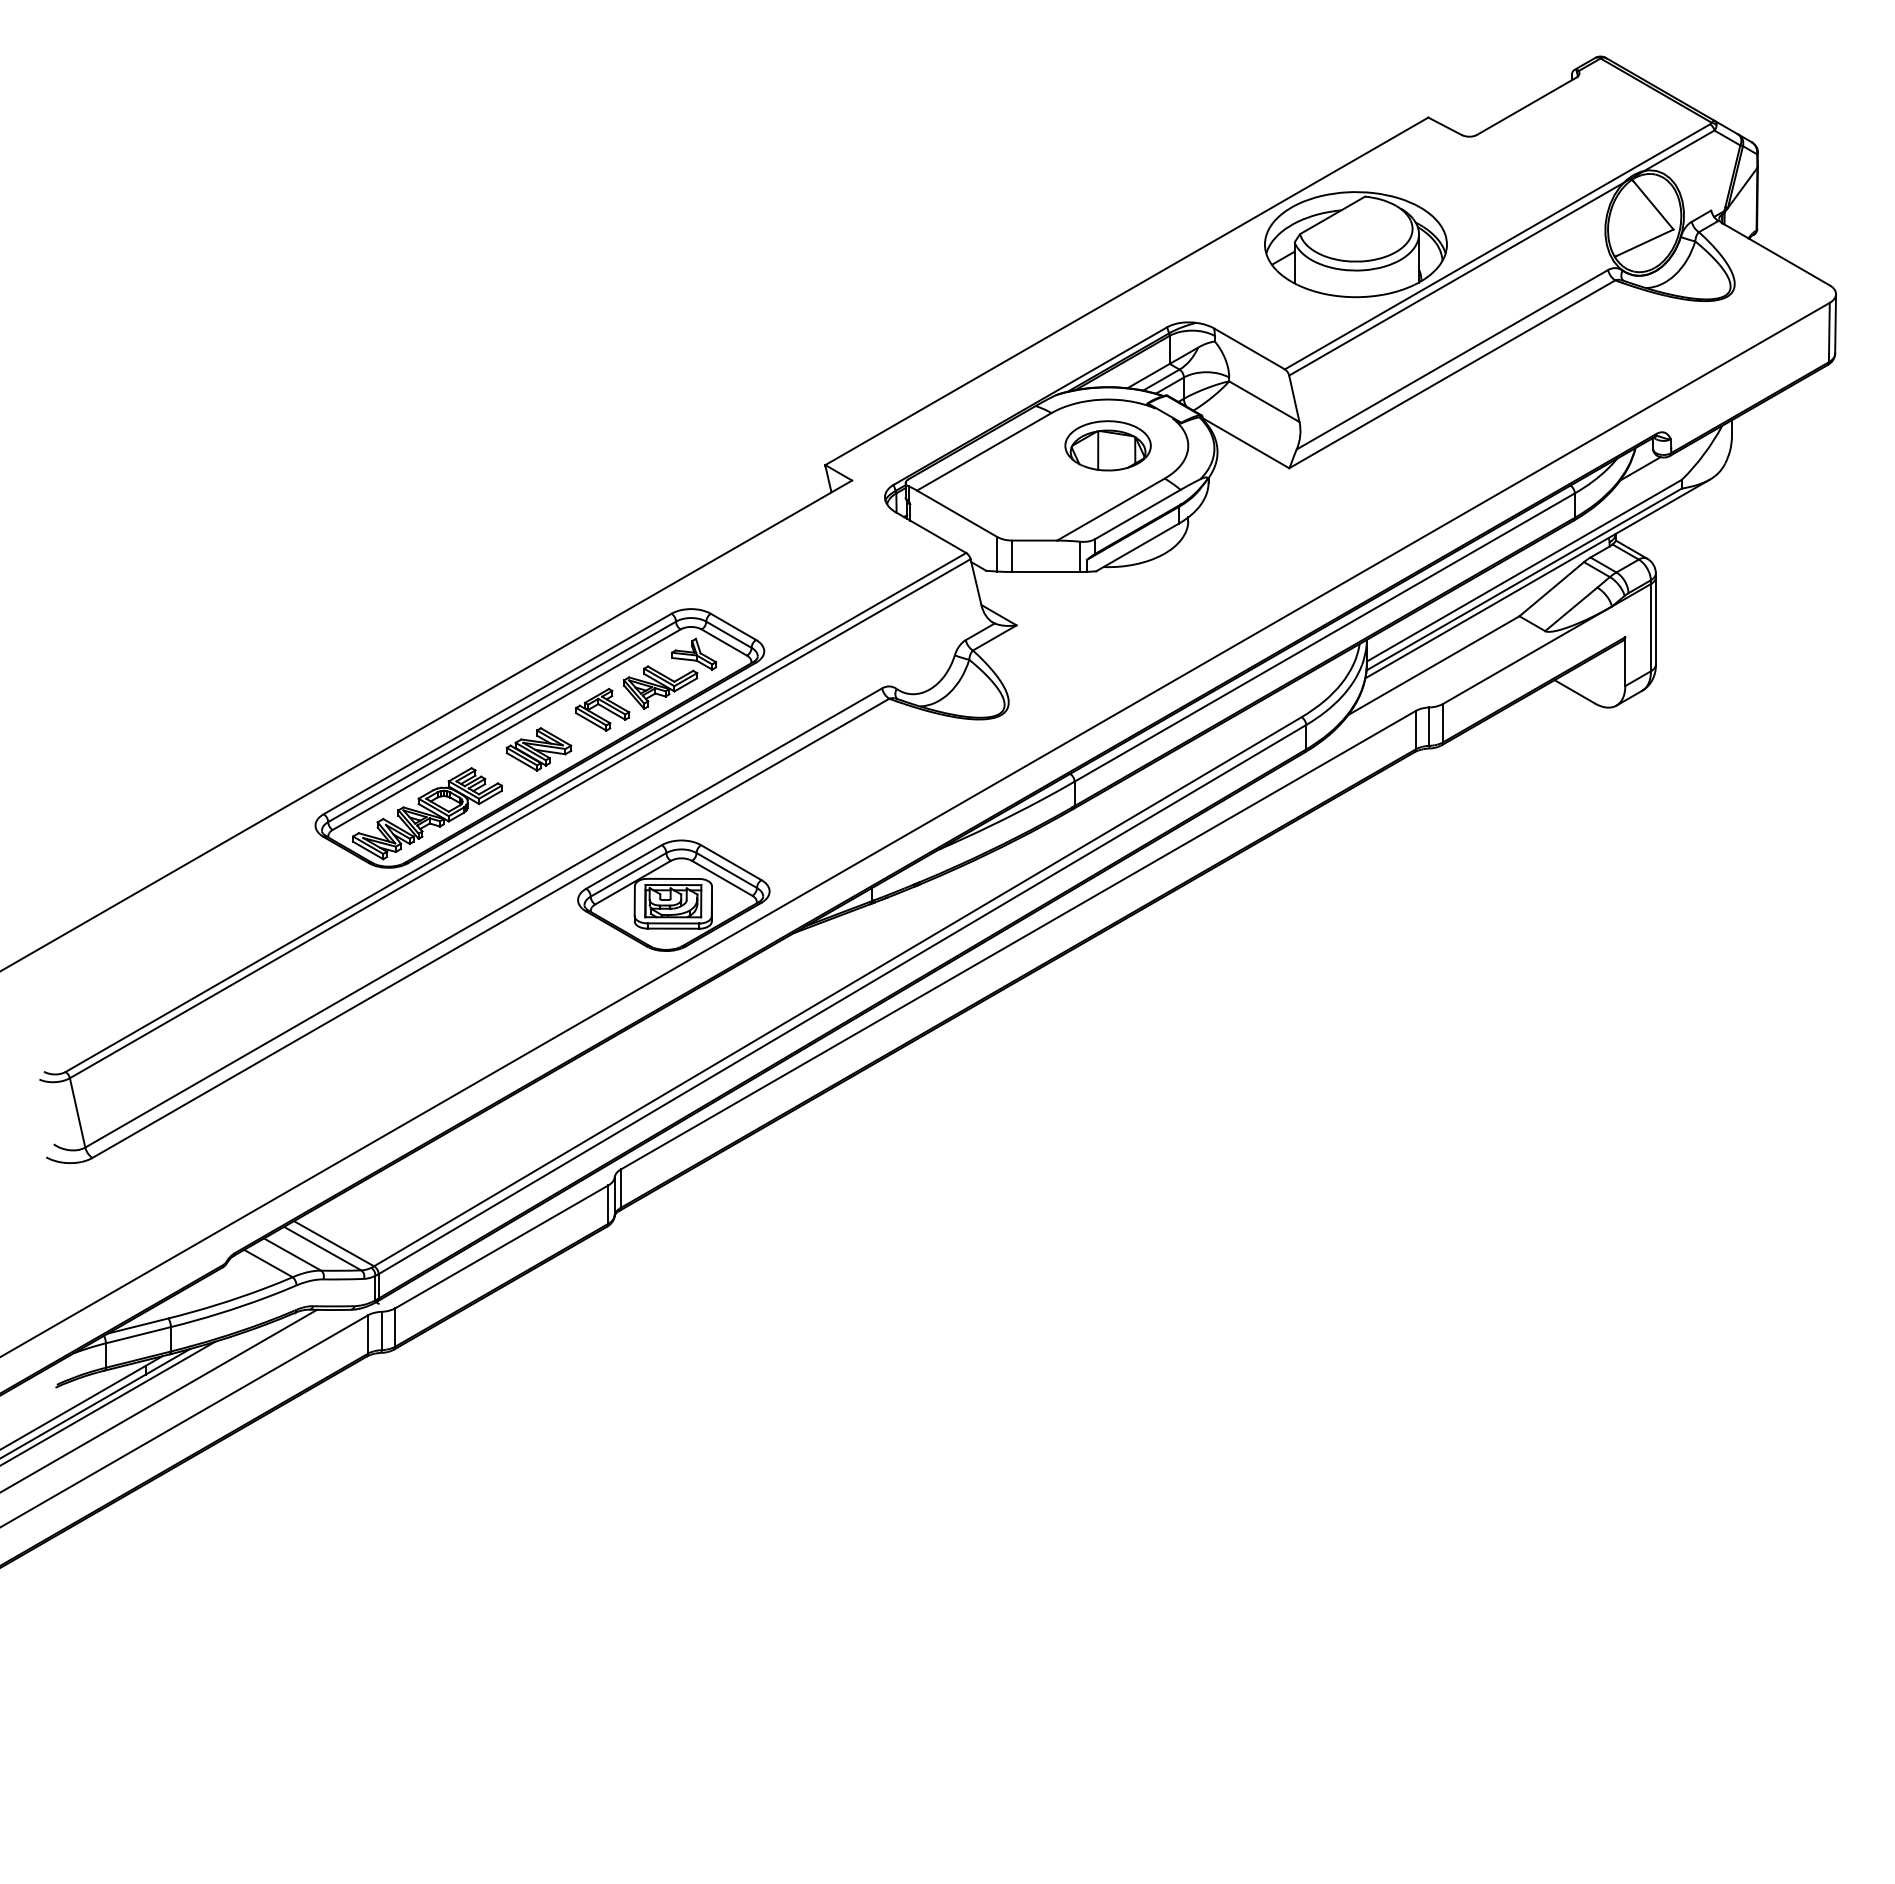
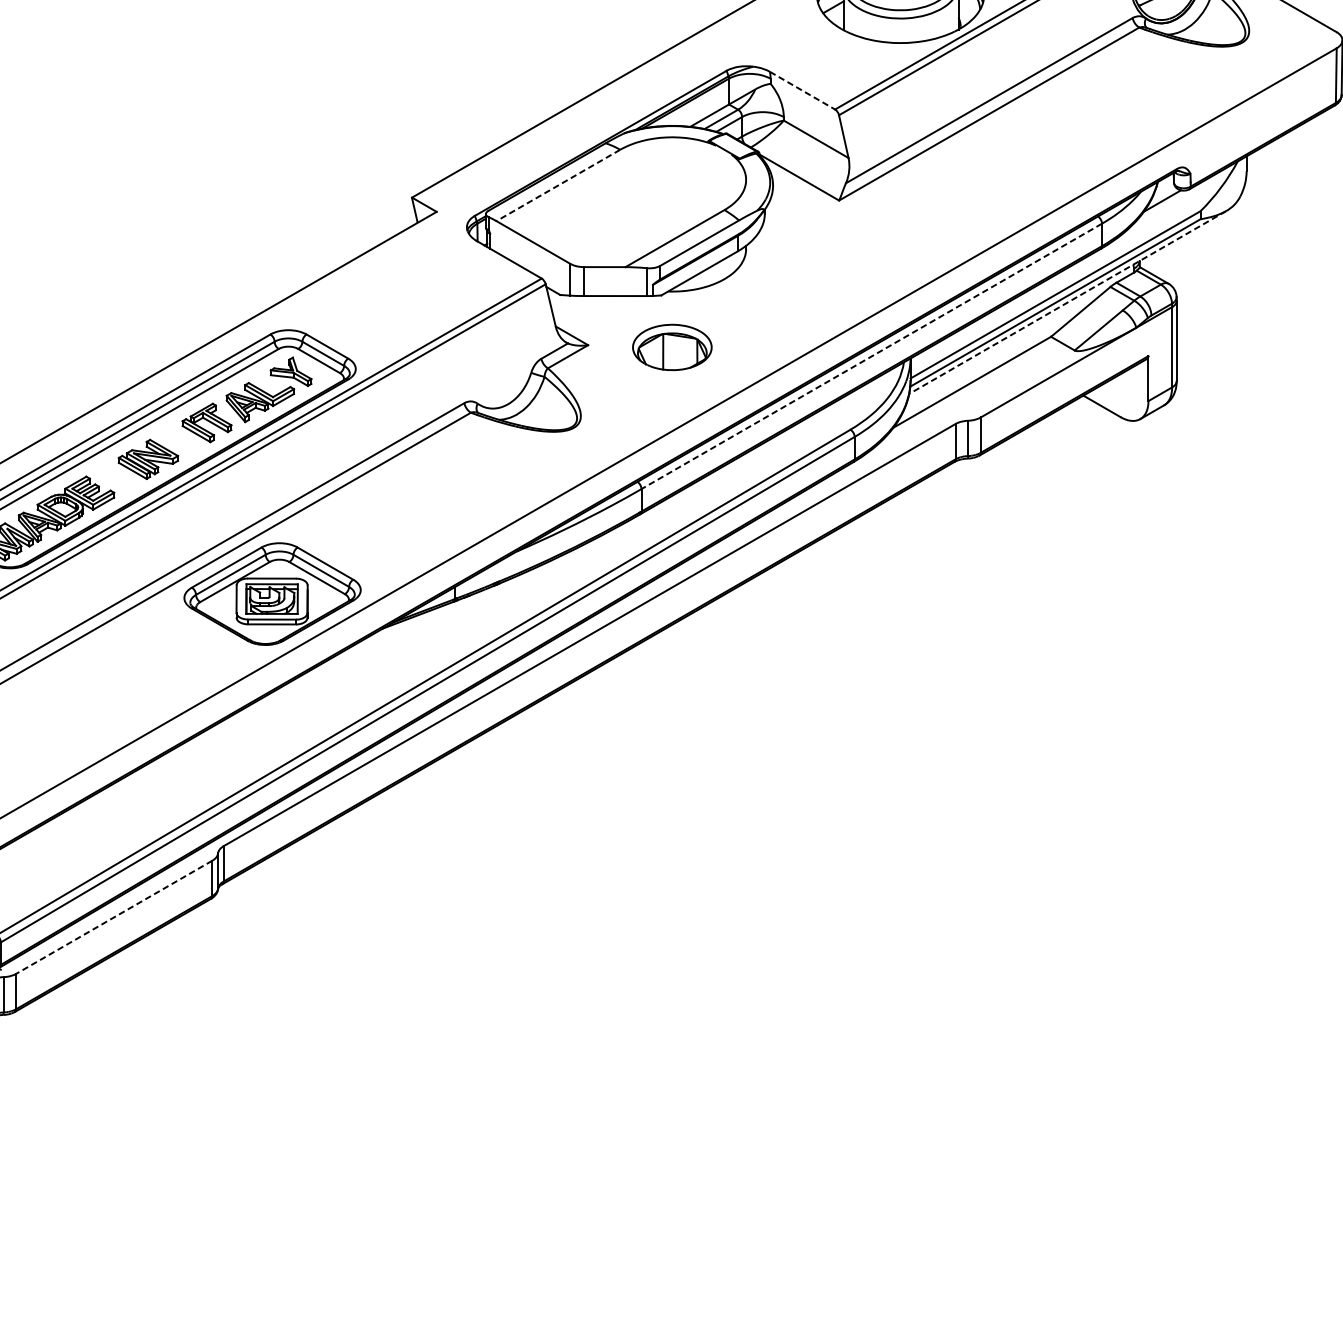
line: (1249, 348) -> (802, 90), solid -> dashed
part: (1107, 445) -> (671, 347), moved
line: (984, 451) -> (558, 185), solid -> dashed
line: (1537, 579) -> (1067, 302), solid -> dashed
line: (1324, 637) -> (871, 356), solid -> dashed
line: (501, 1246) -> (113, 917), solid -> dashed

